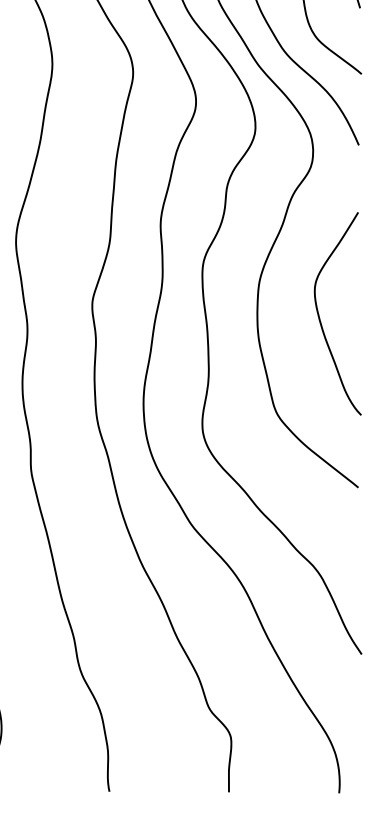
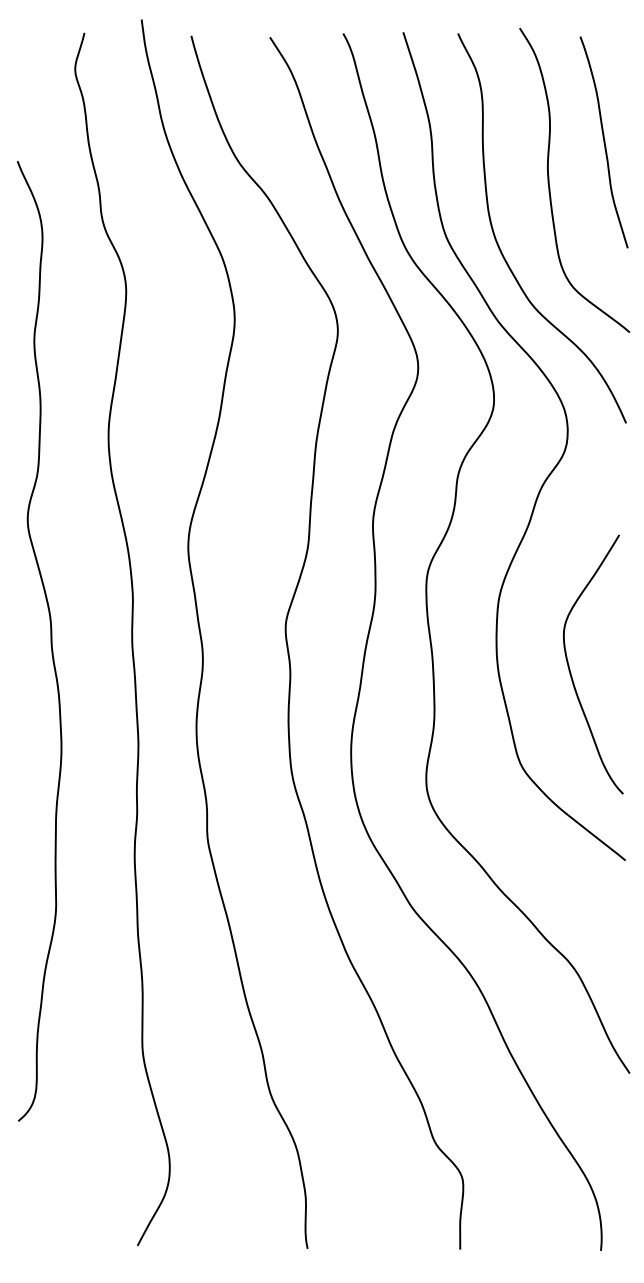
curve: (320, 320) -> (571, 672), moved

